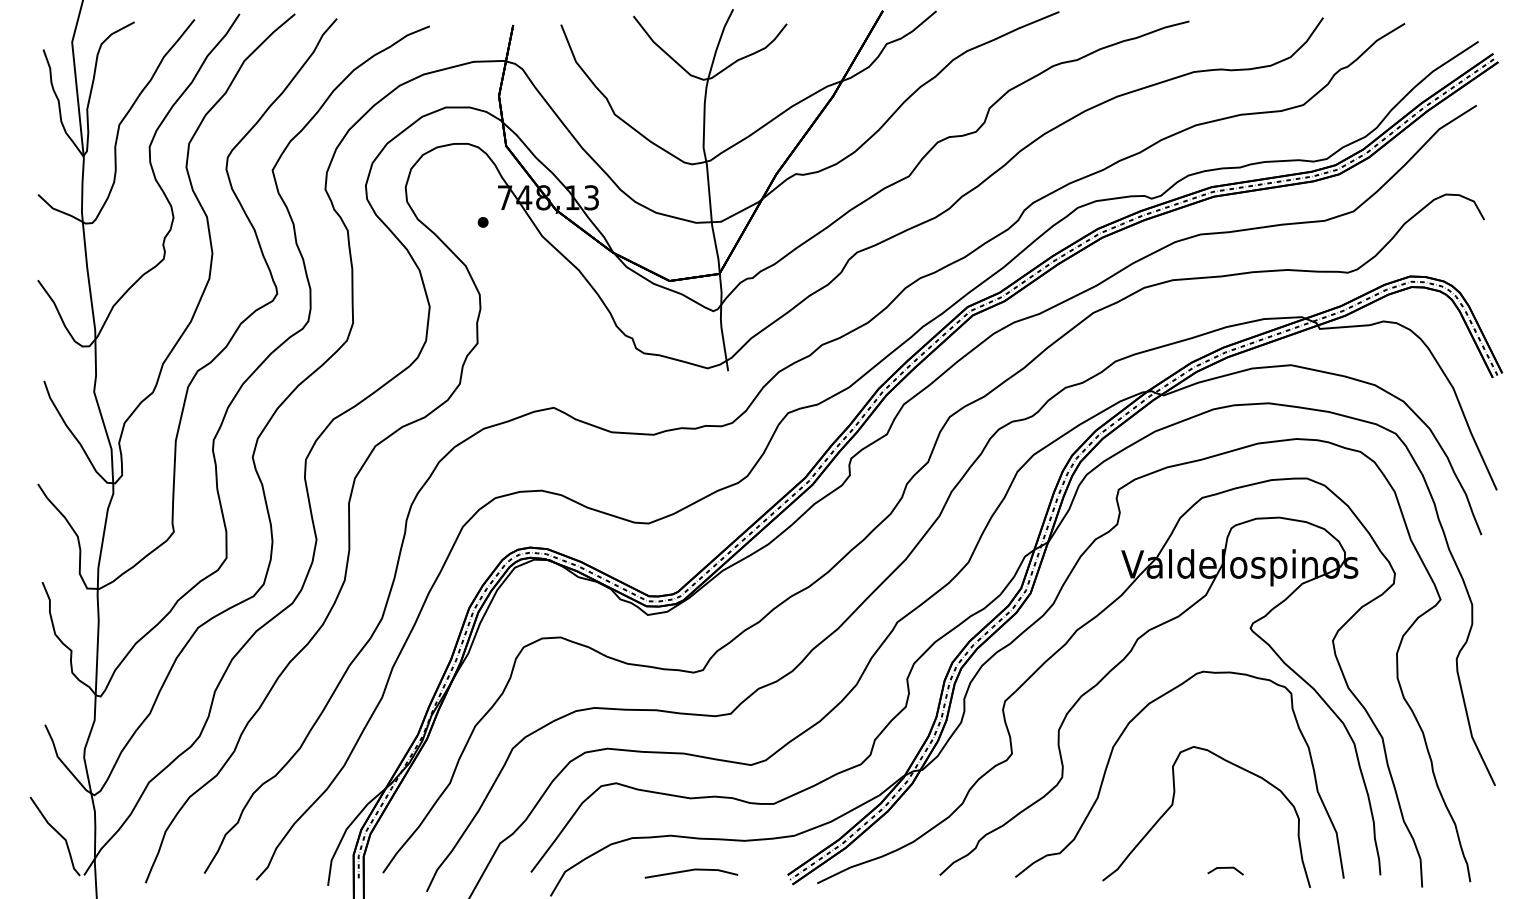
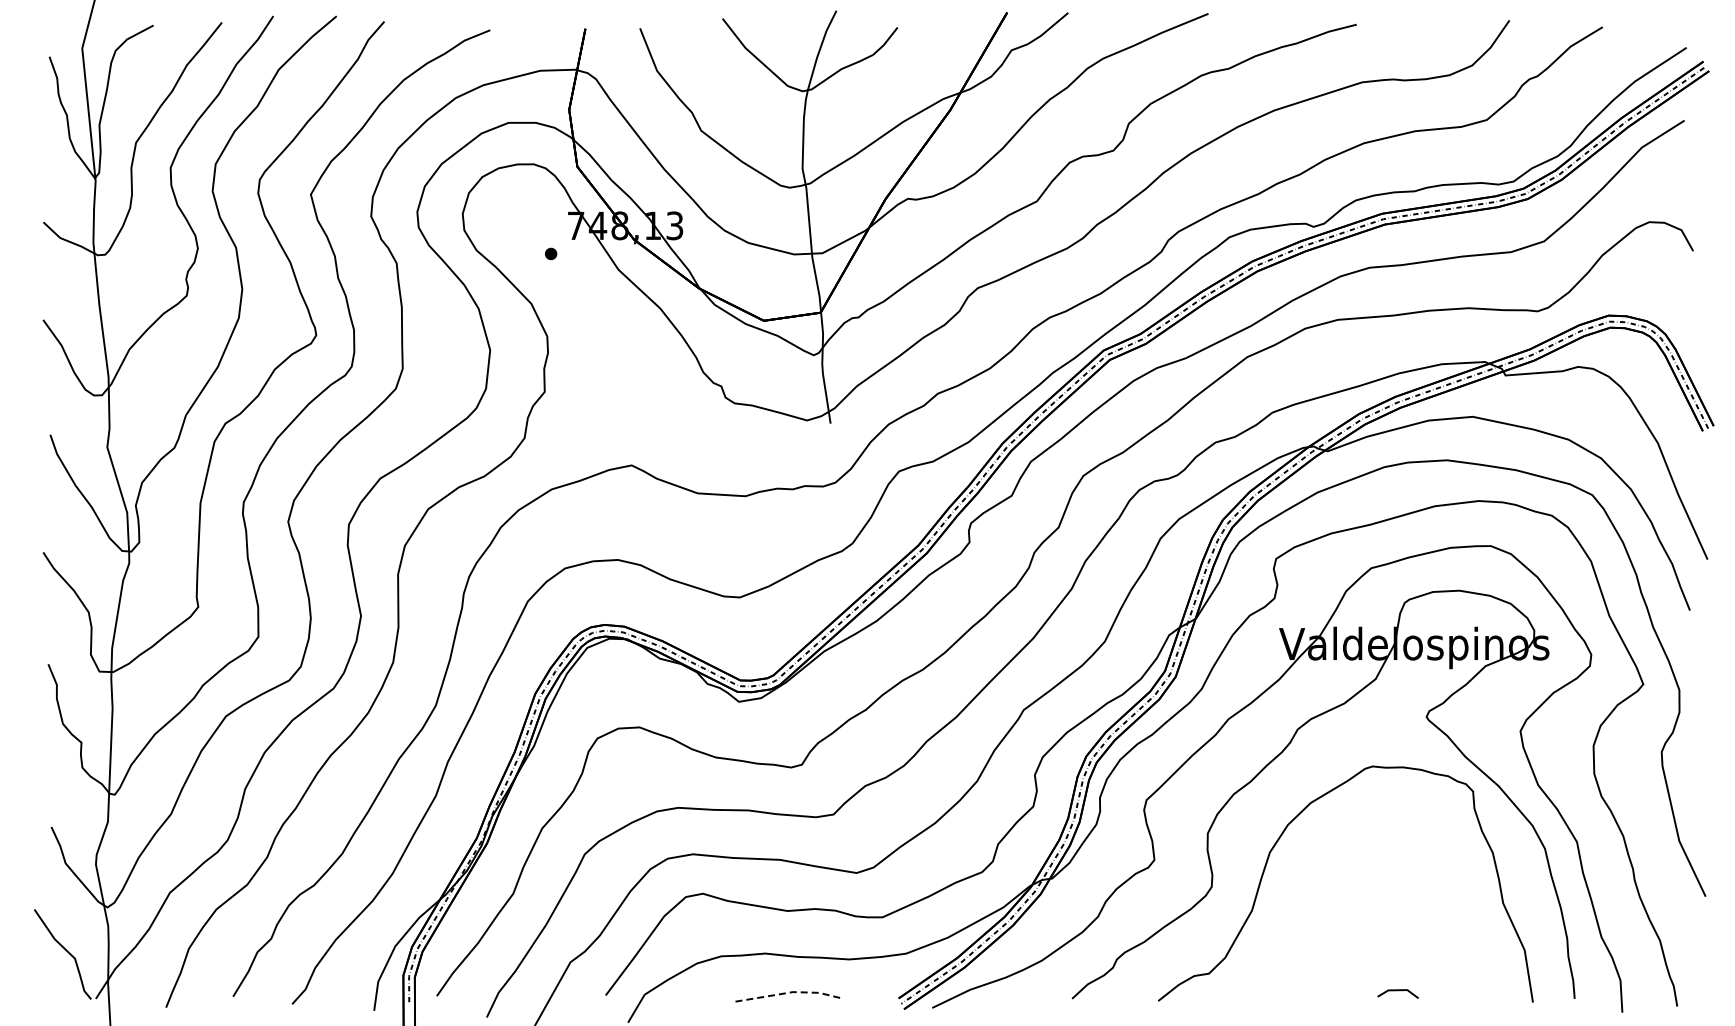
curve: (1173, 804) -> (1338, 918), removed
line: (693, 869) -> (790, 992), solid -> dashed

